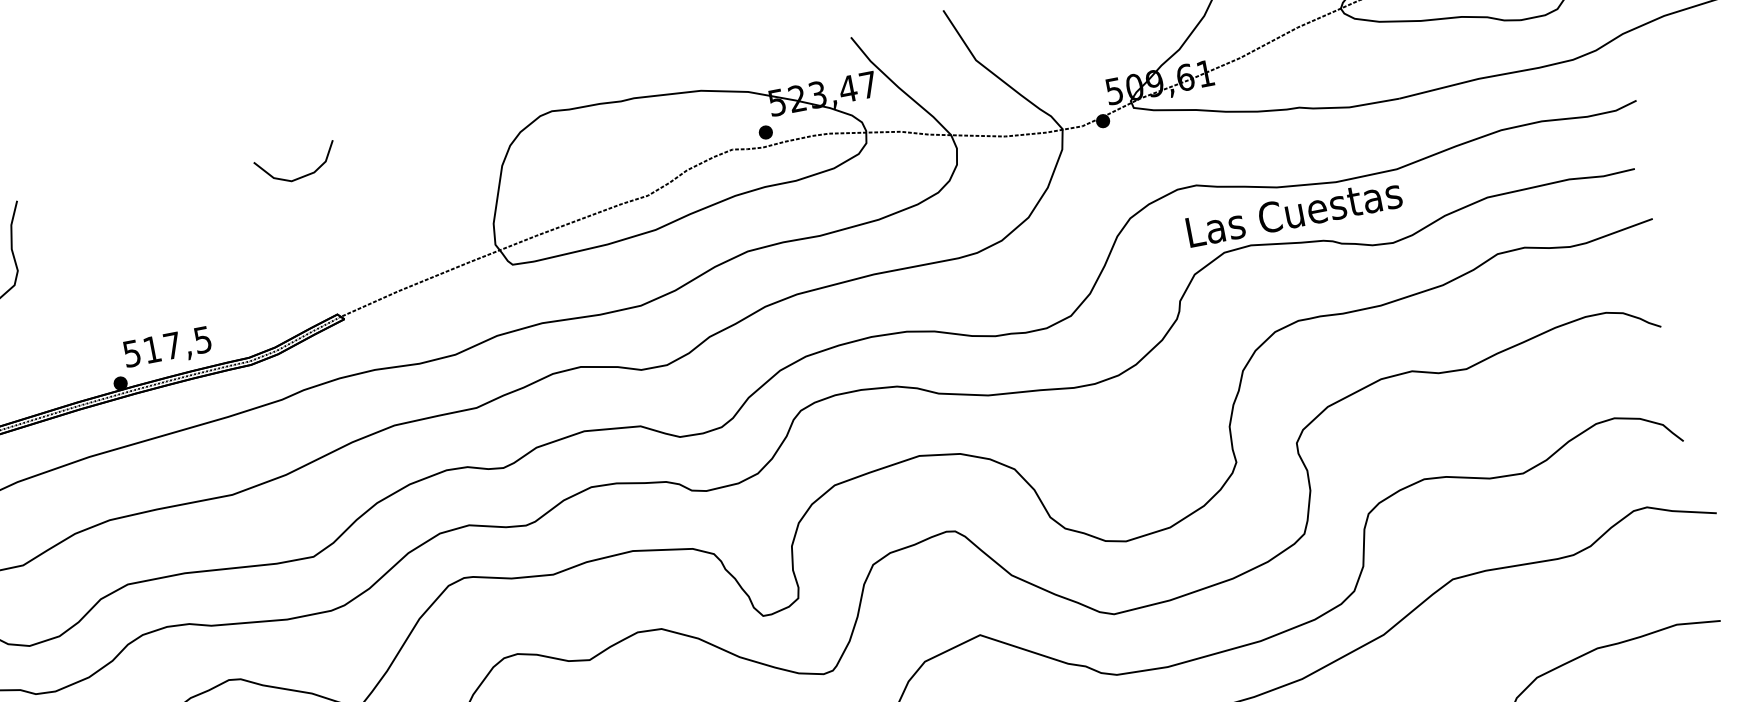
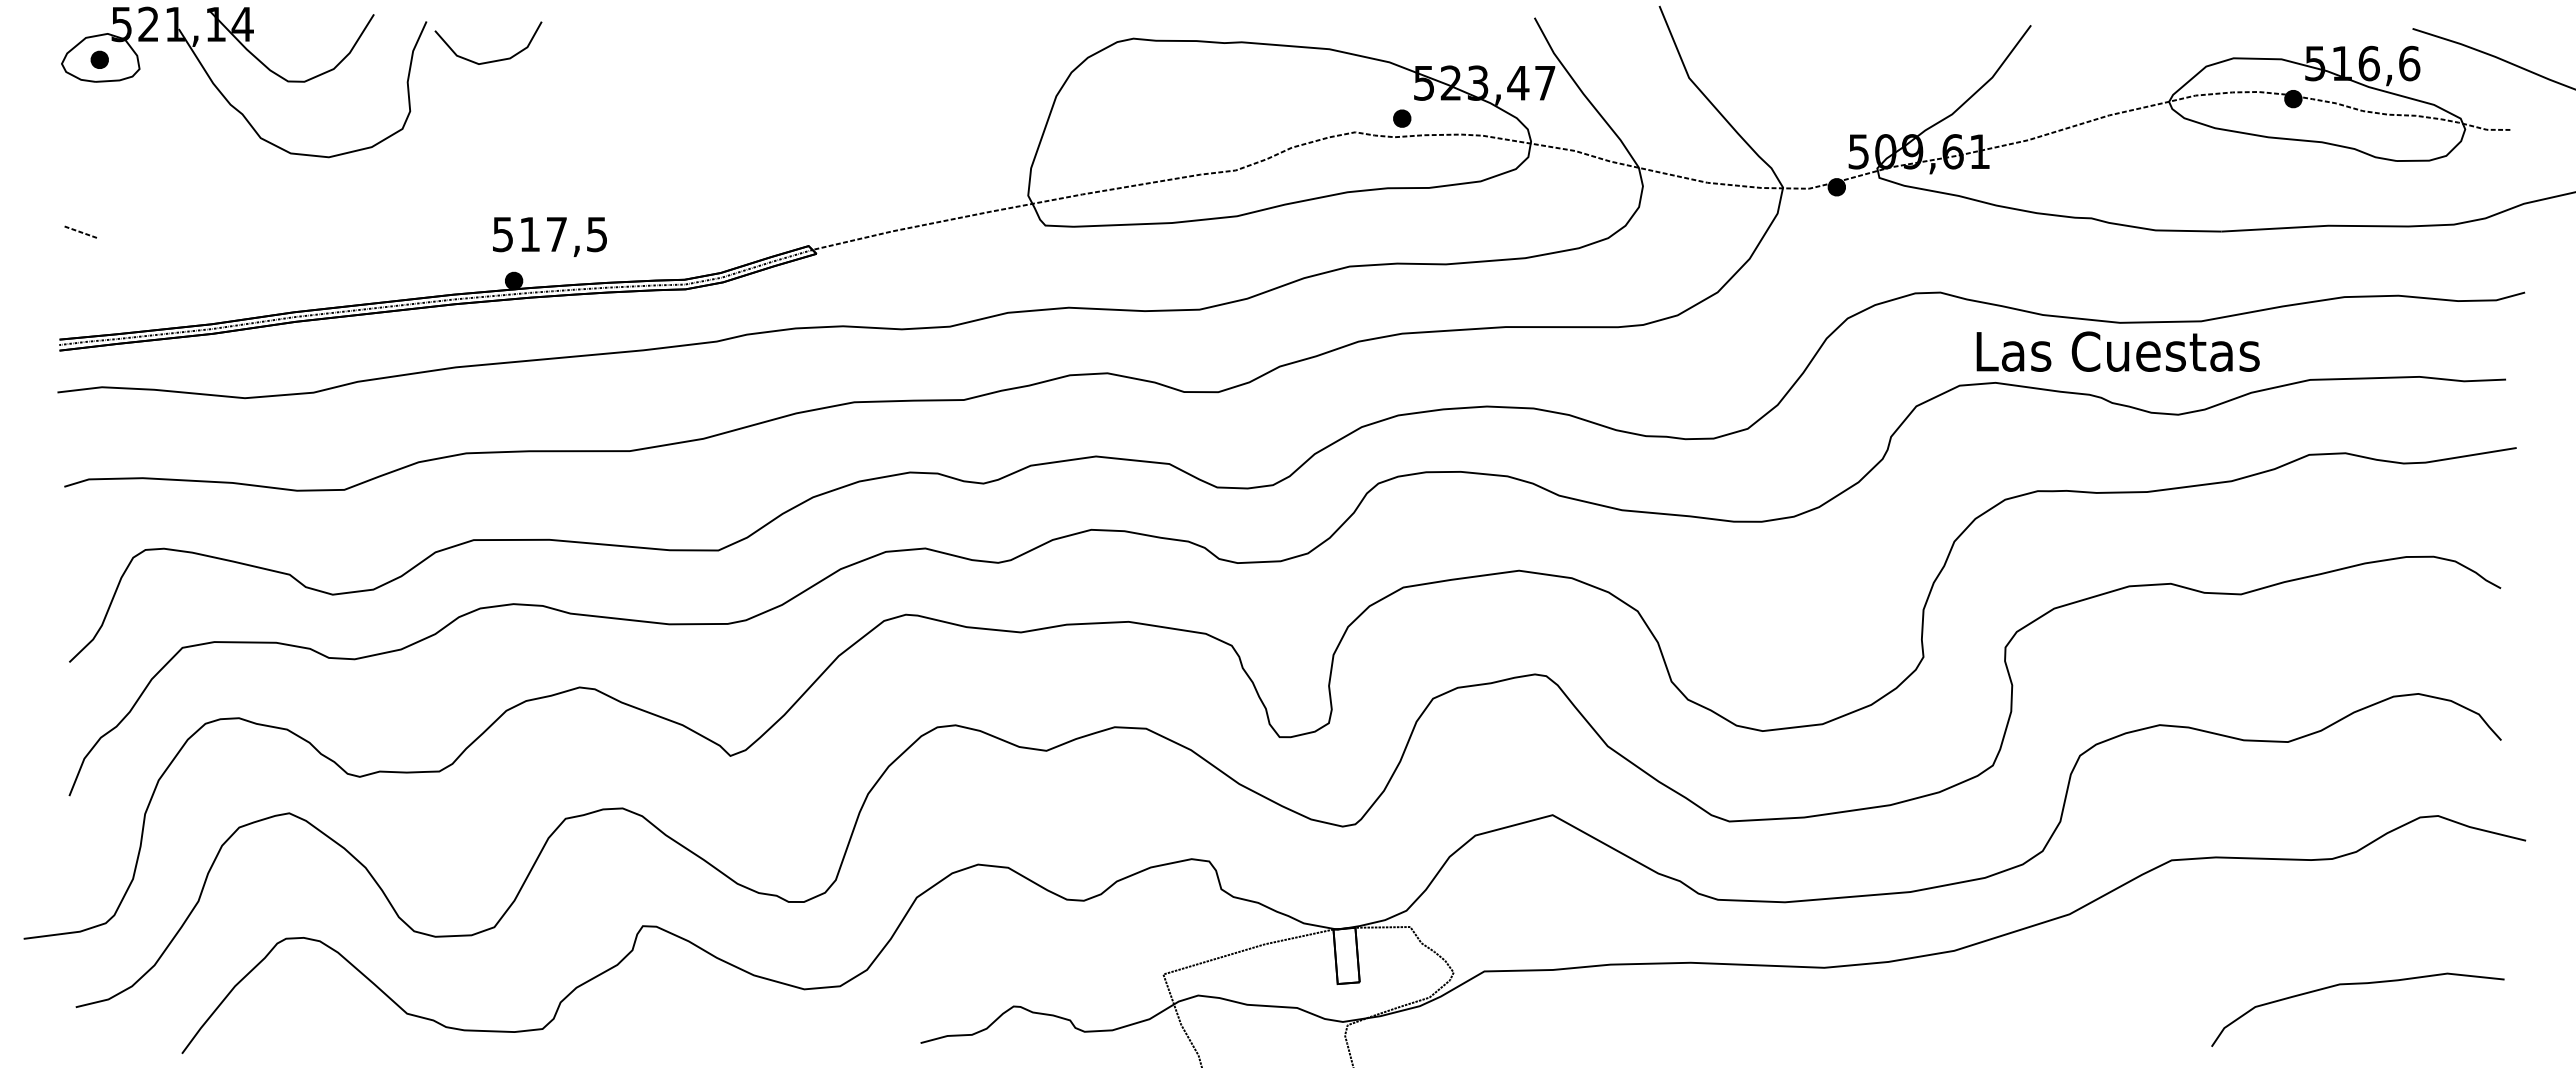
curve: (301, 176) -> (492, 60), moved
text: (1293, 212) -> (2117, 351), moved
text: (167, 348) -> (549, 236), moved

